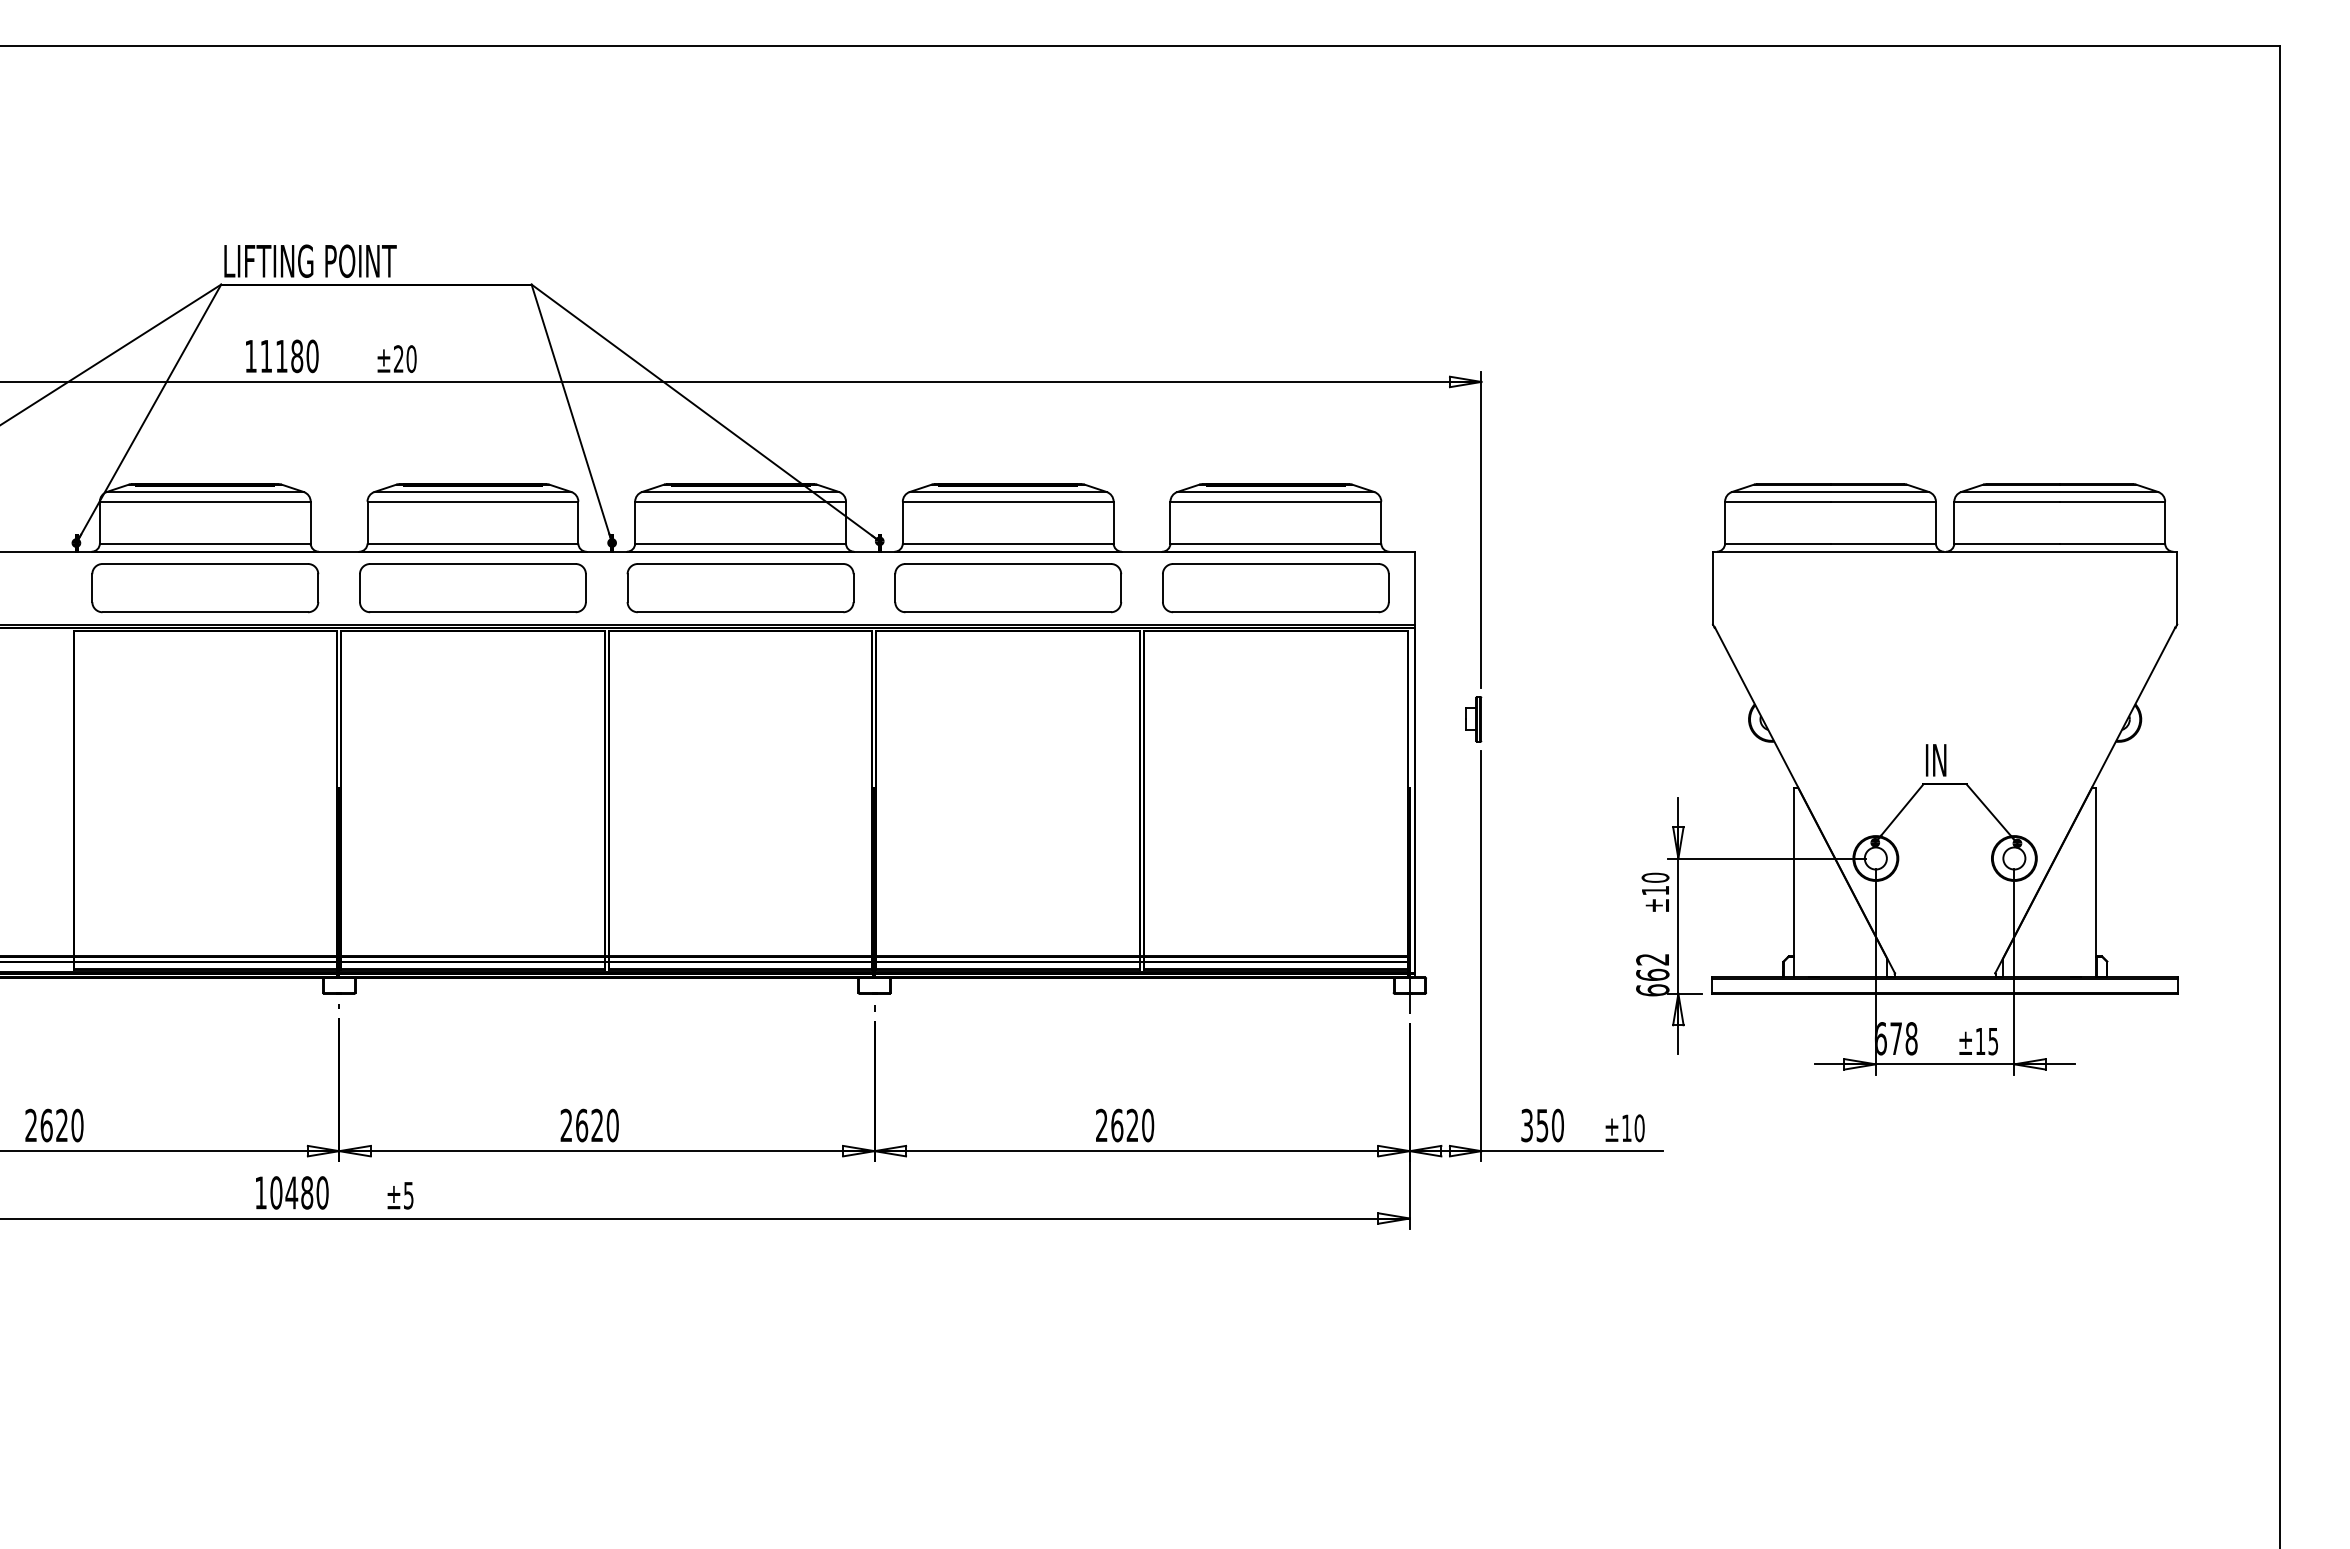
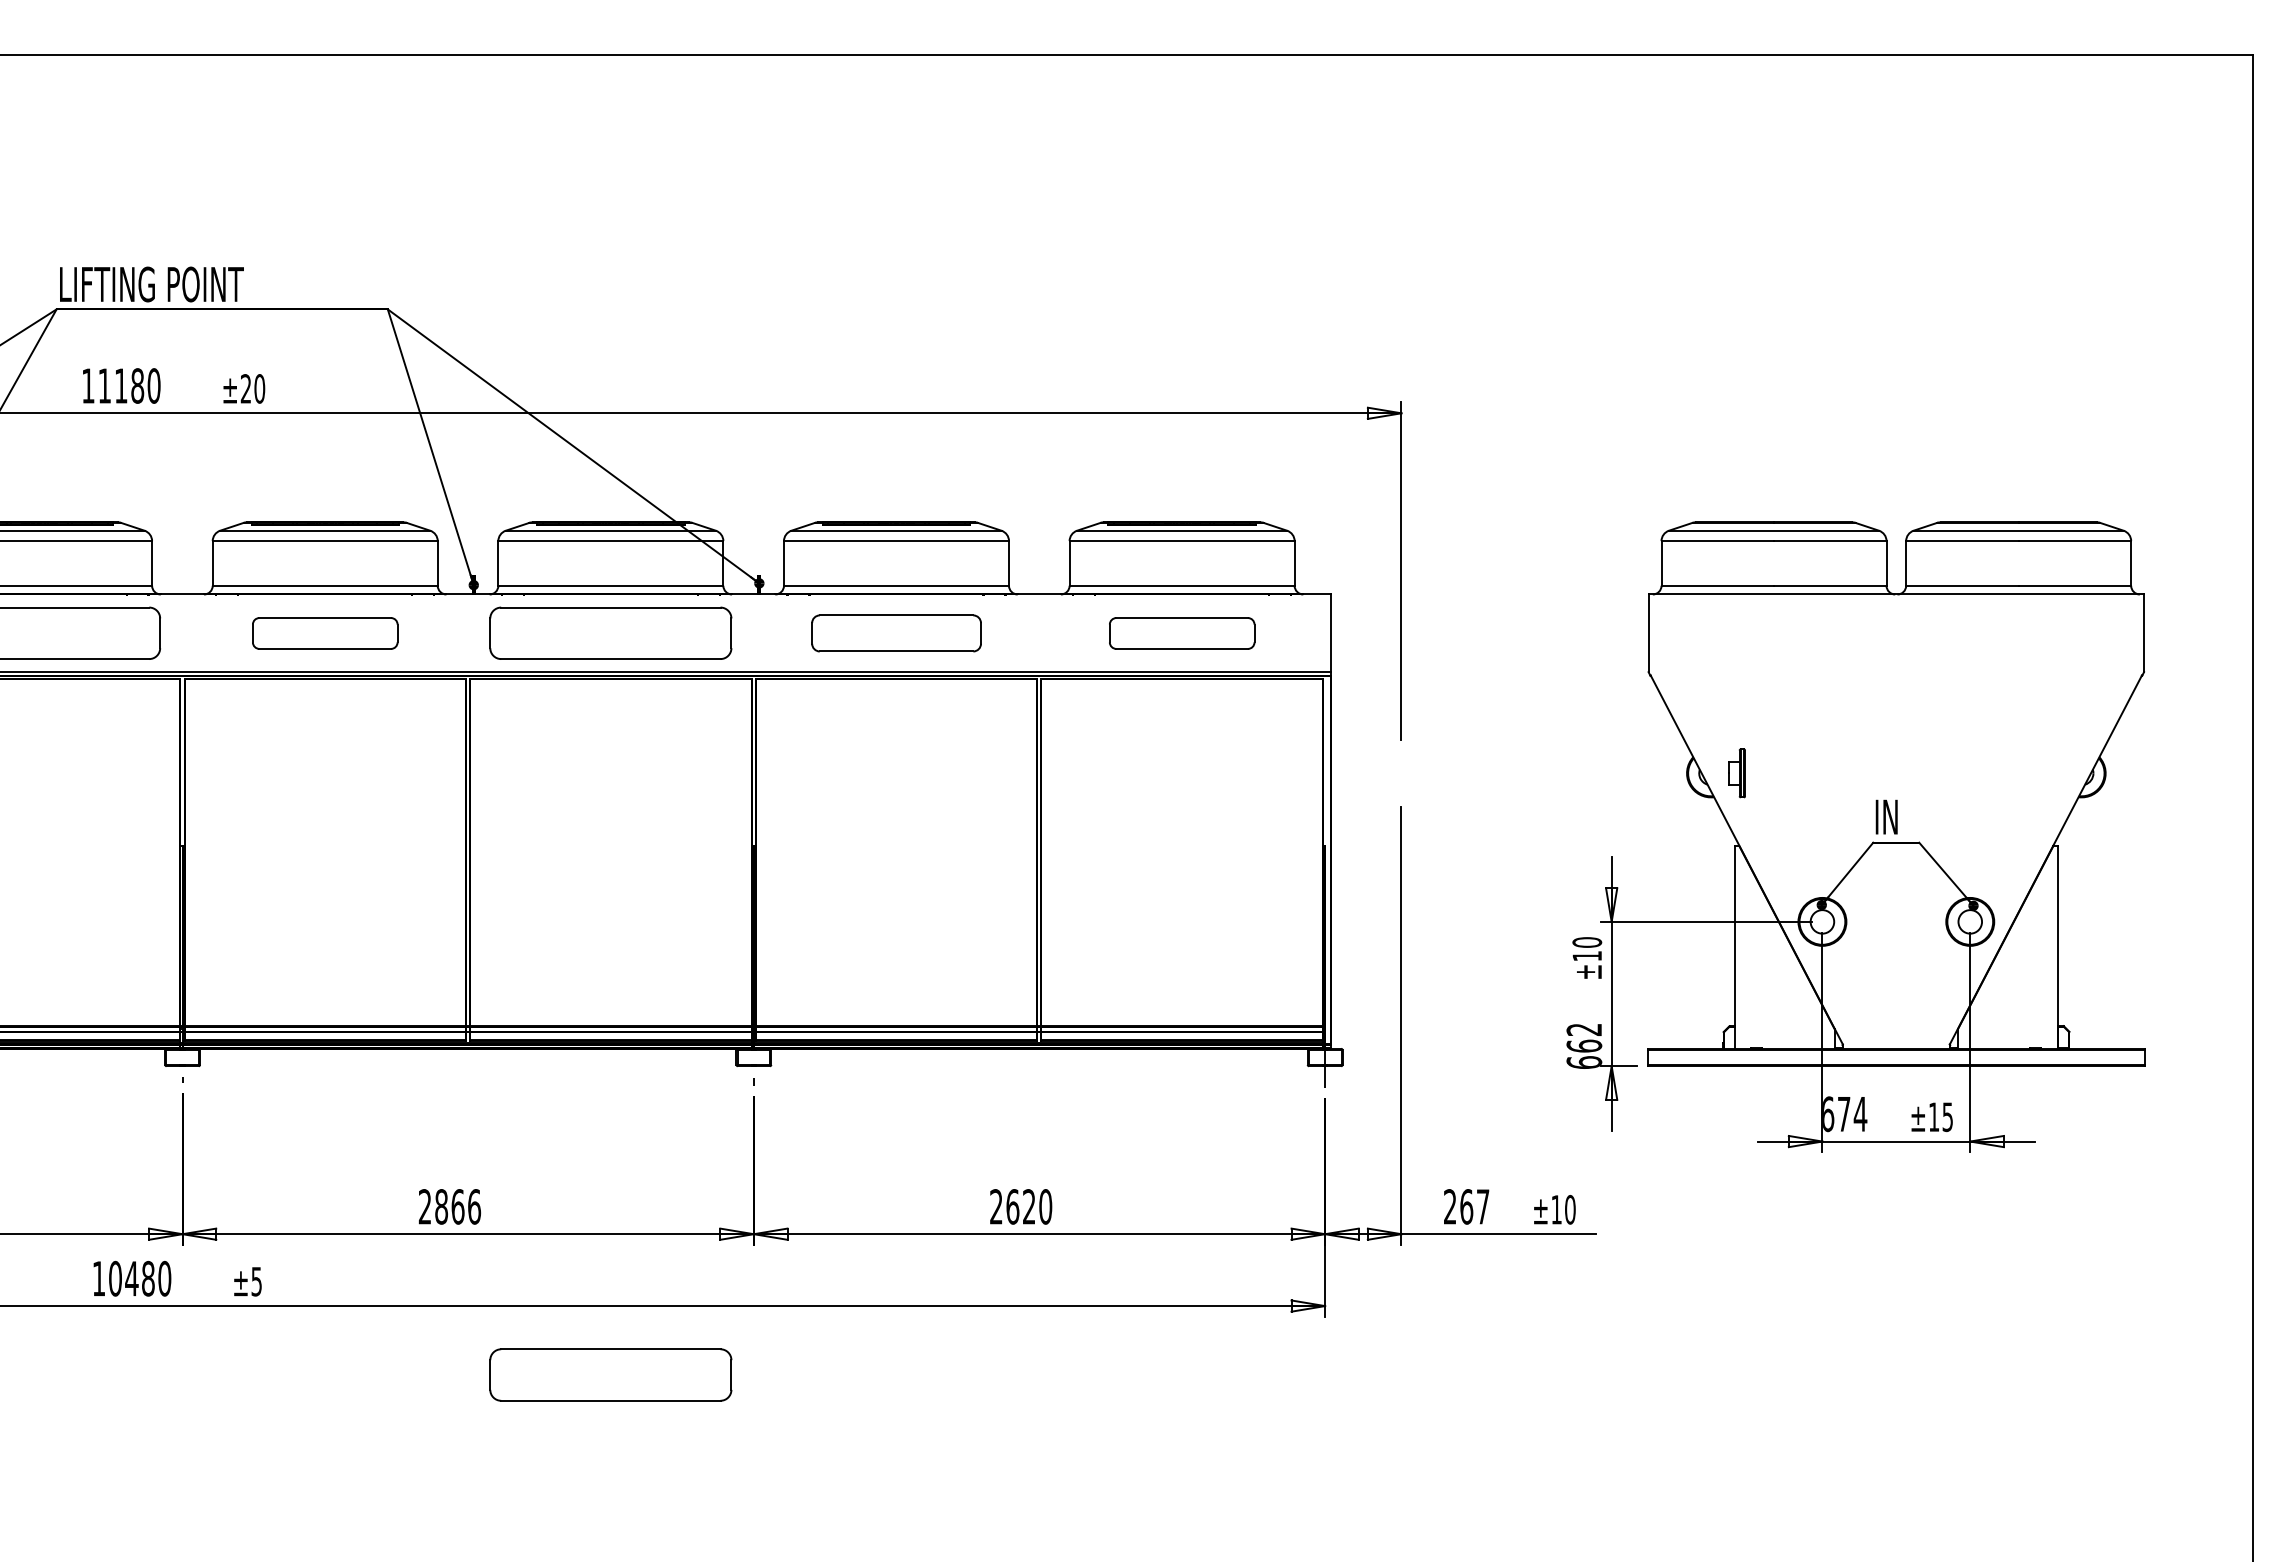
part: (472, 588) -> (324, 633), size x0.6
part: (1008, 588) -> (896, 633), size x0.7
part: (1275, 588) -> (1181, 633), size x0.6
part: (1473, 719) -> (1736, 773), moved
text: (1911, 1038) -> (1860, 1113), 678 -> 674
text: (597, 1125) -> (458, 1206), 2620 -> 2866
text: (1542, 1125) -> (1466, 1206), 350 -> 267
part: (740, 1283) -> (610, 1375), added

